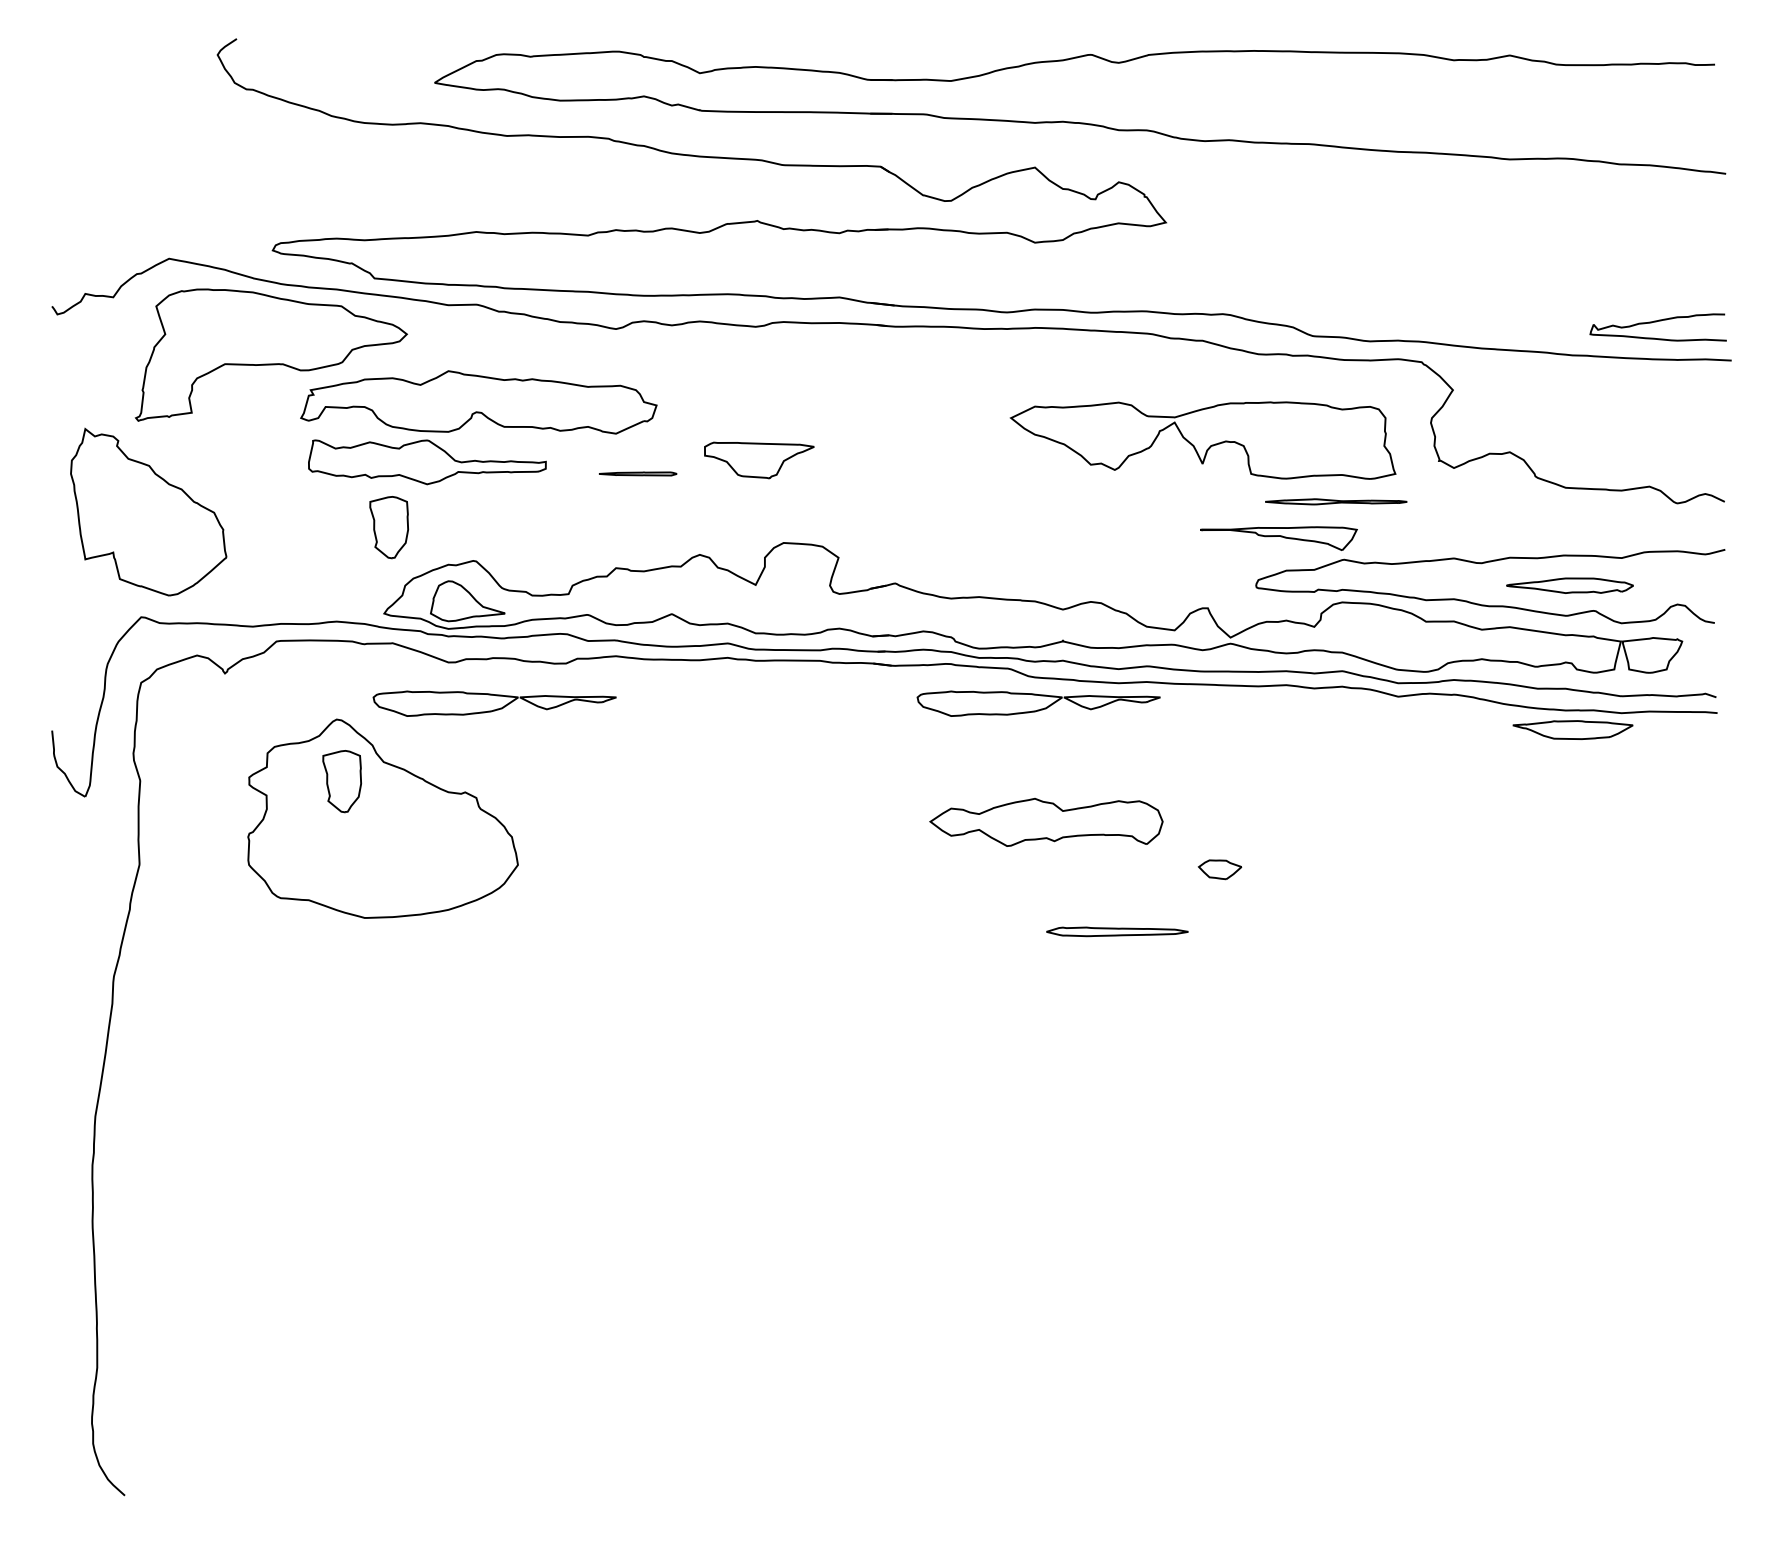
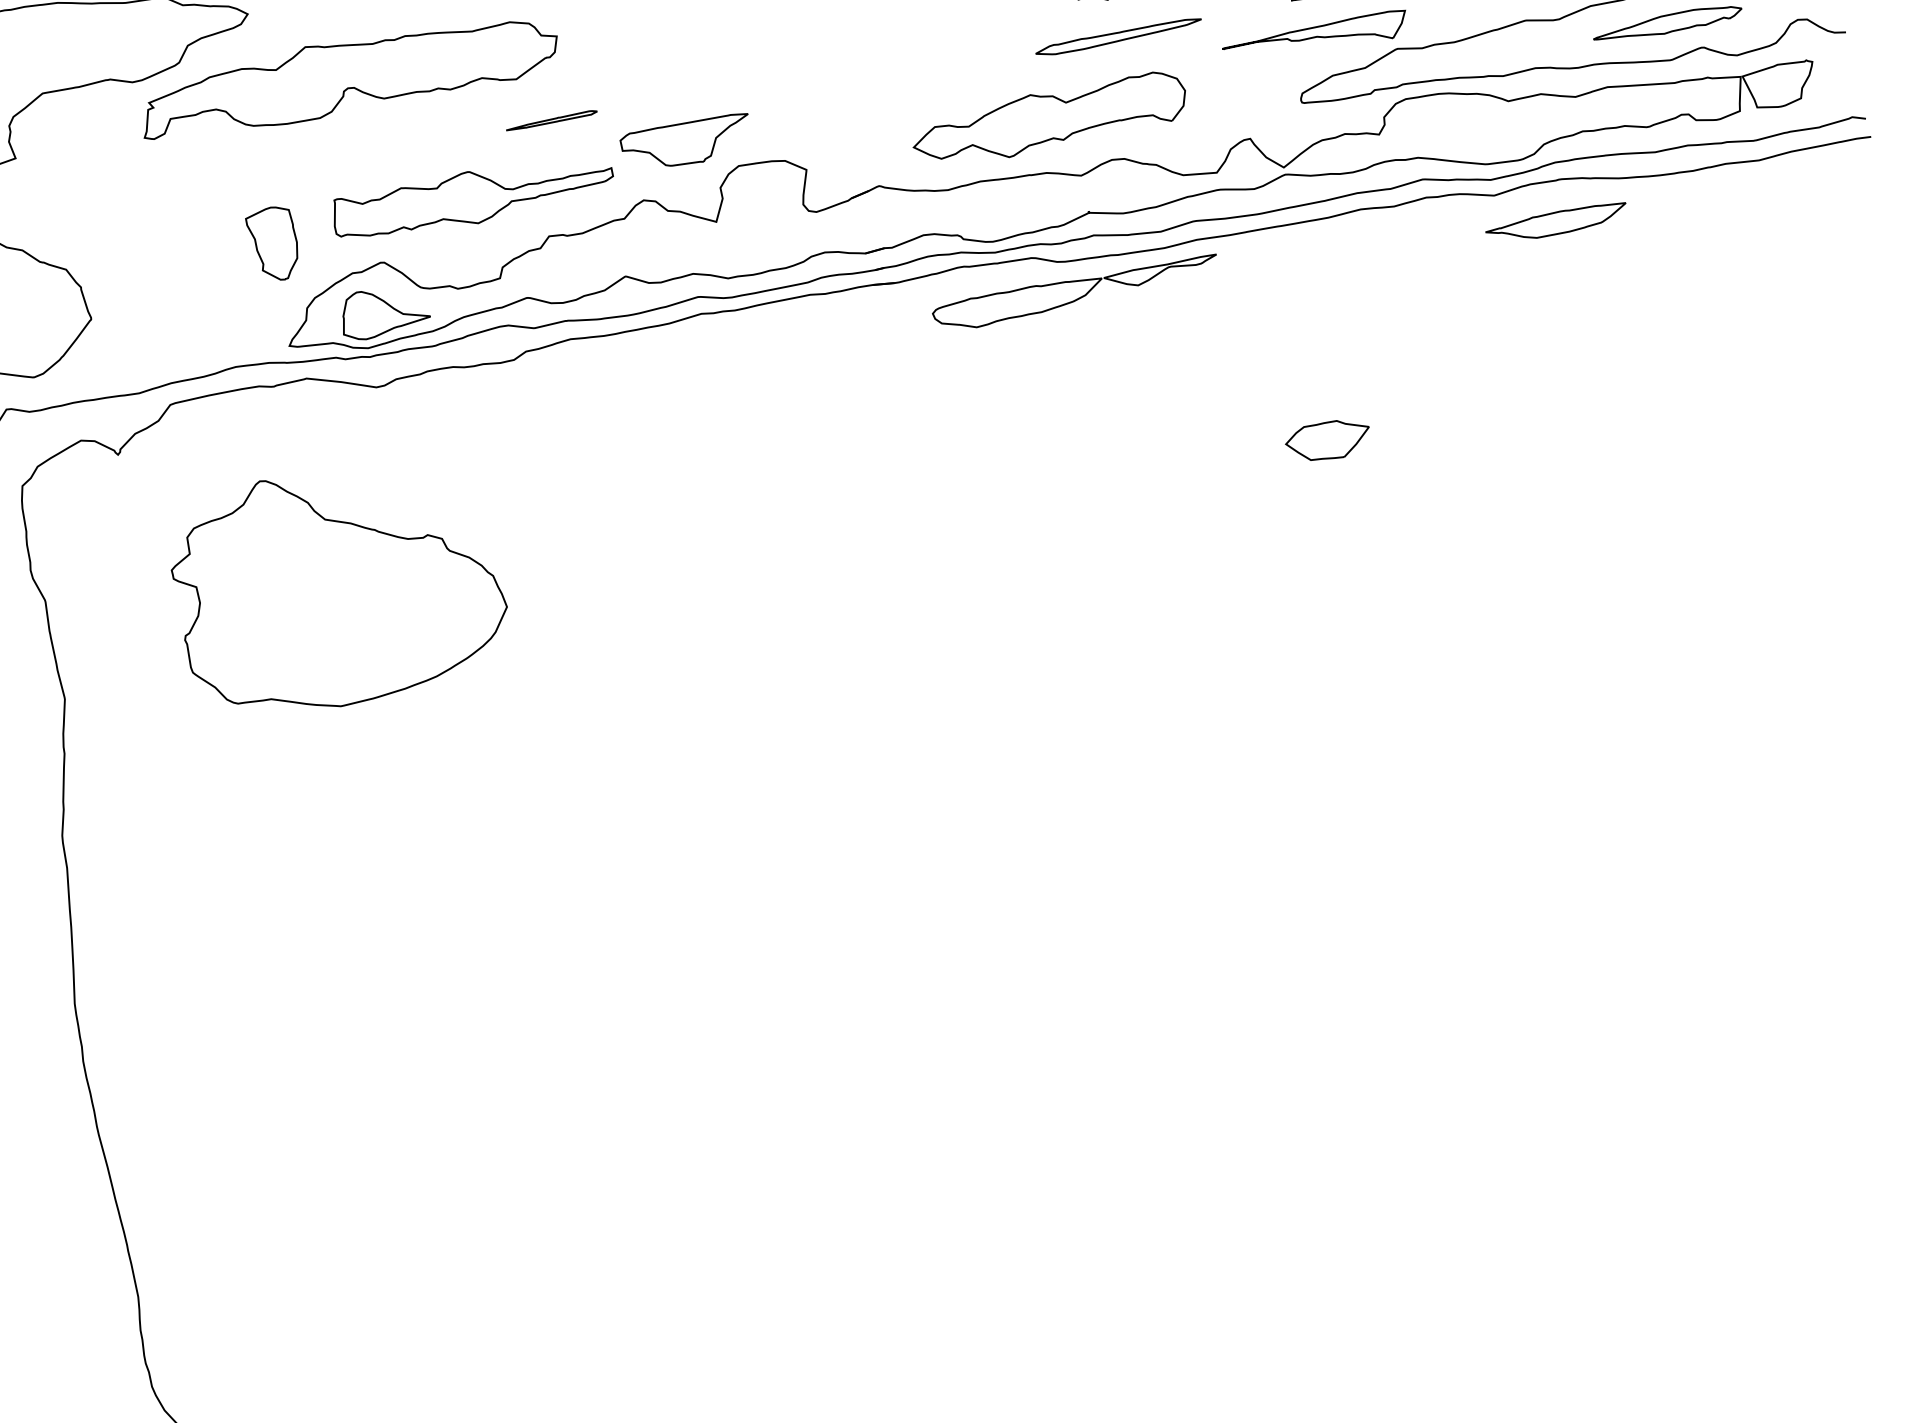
part: (759, 460) -> (687, 143), moved
part: (427, 462) -> (473, 197), moved
part: (494, 703) -> (440, 424), removed
part: (1572, 729) -> (1556, 222), moved
part: (342, 781) -> (281, 552), removed
part: (1046, 822) -> (1049, 120), moved
part: (1219, 869) -> (1327, 441), size x1.67
part: (1117, 931) -> (1118, 36), moved

